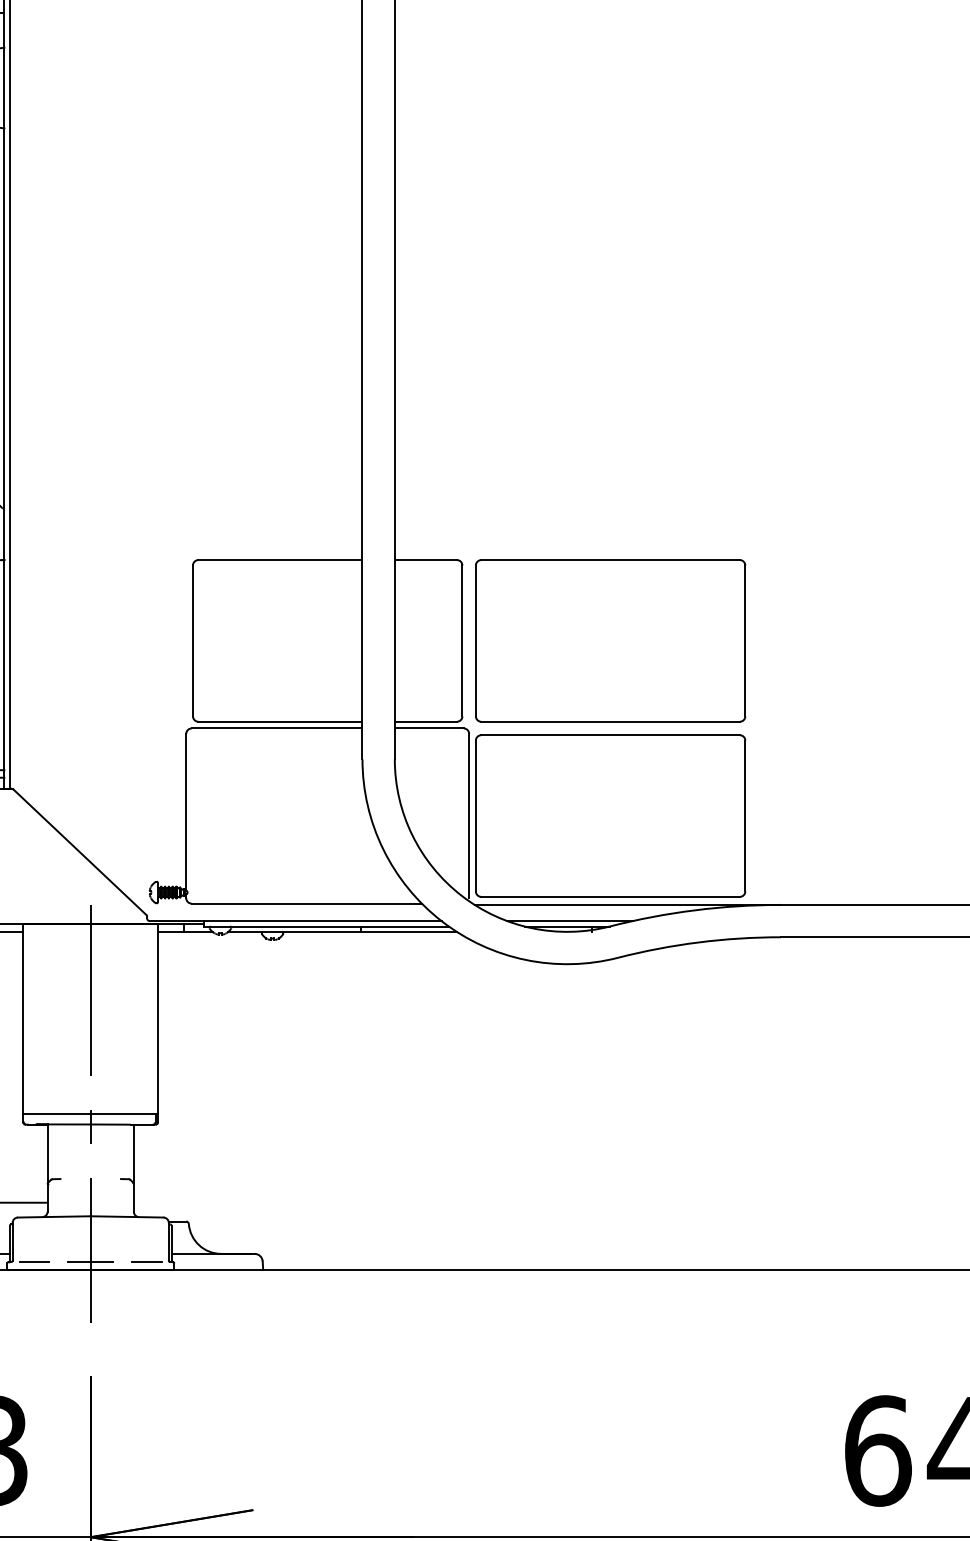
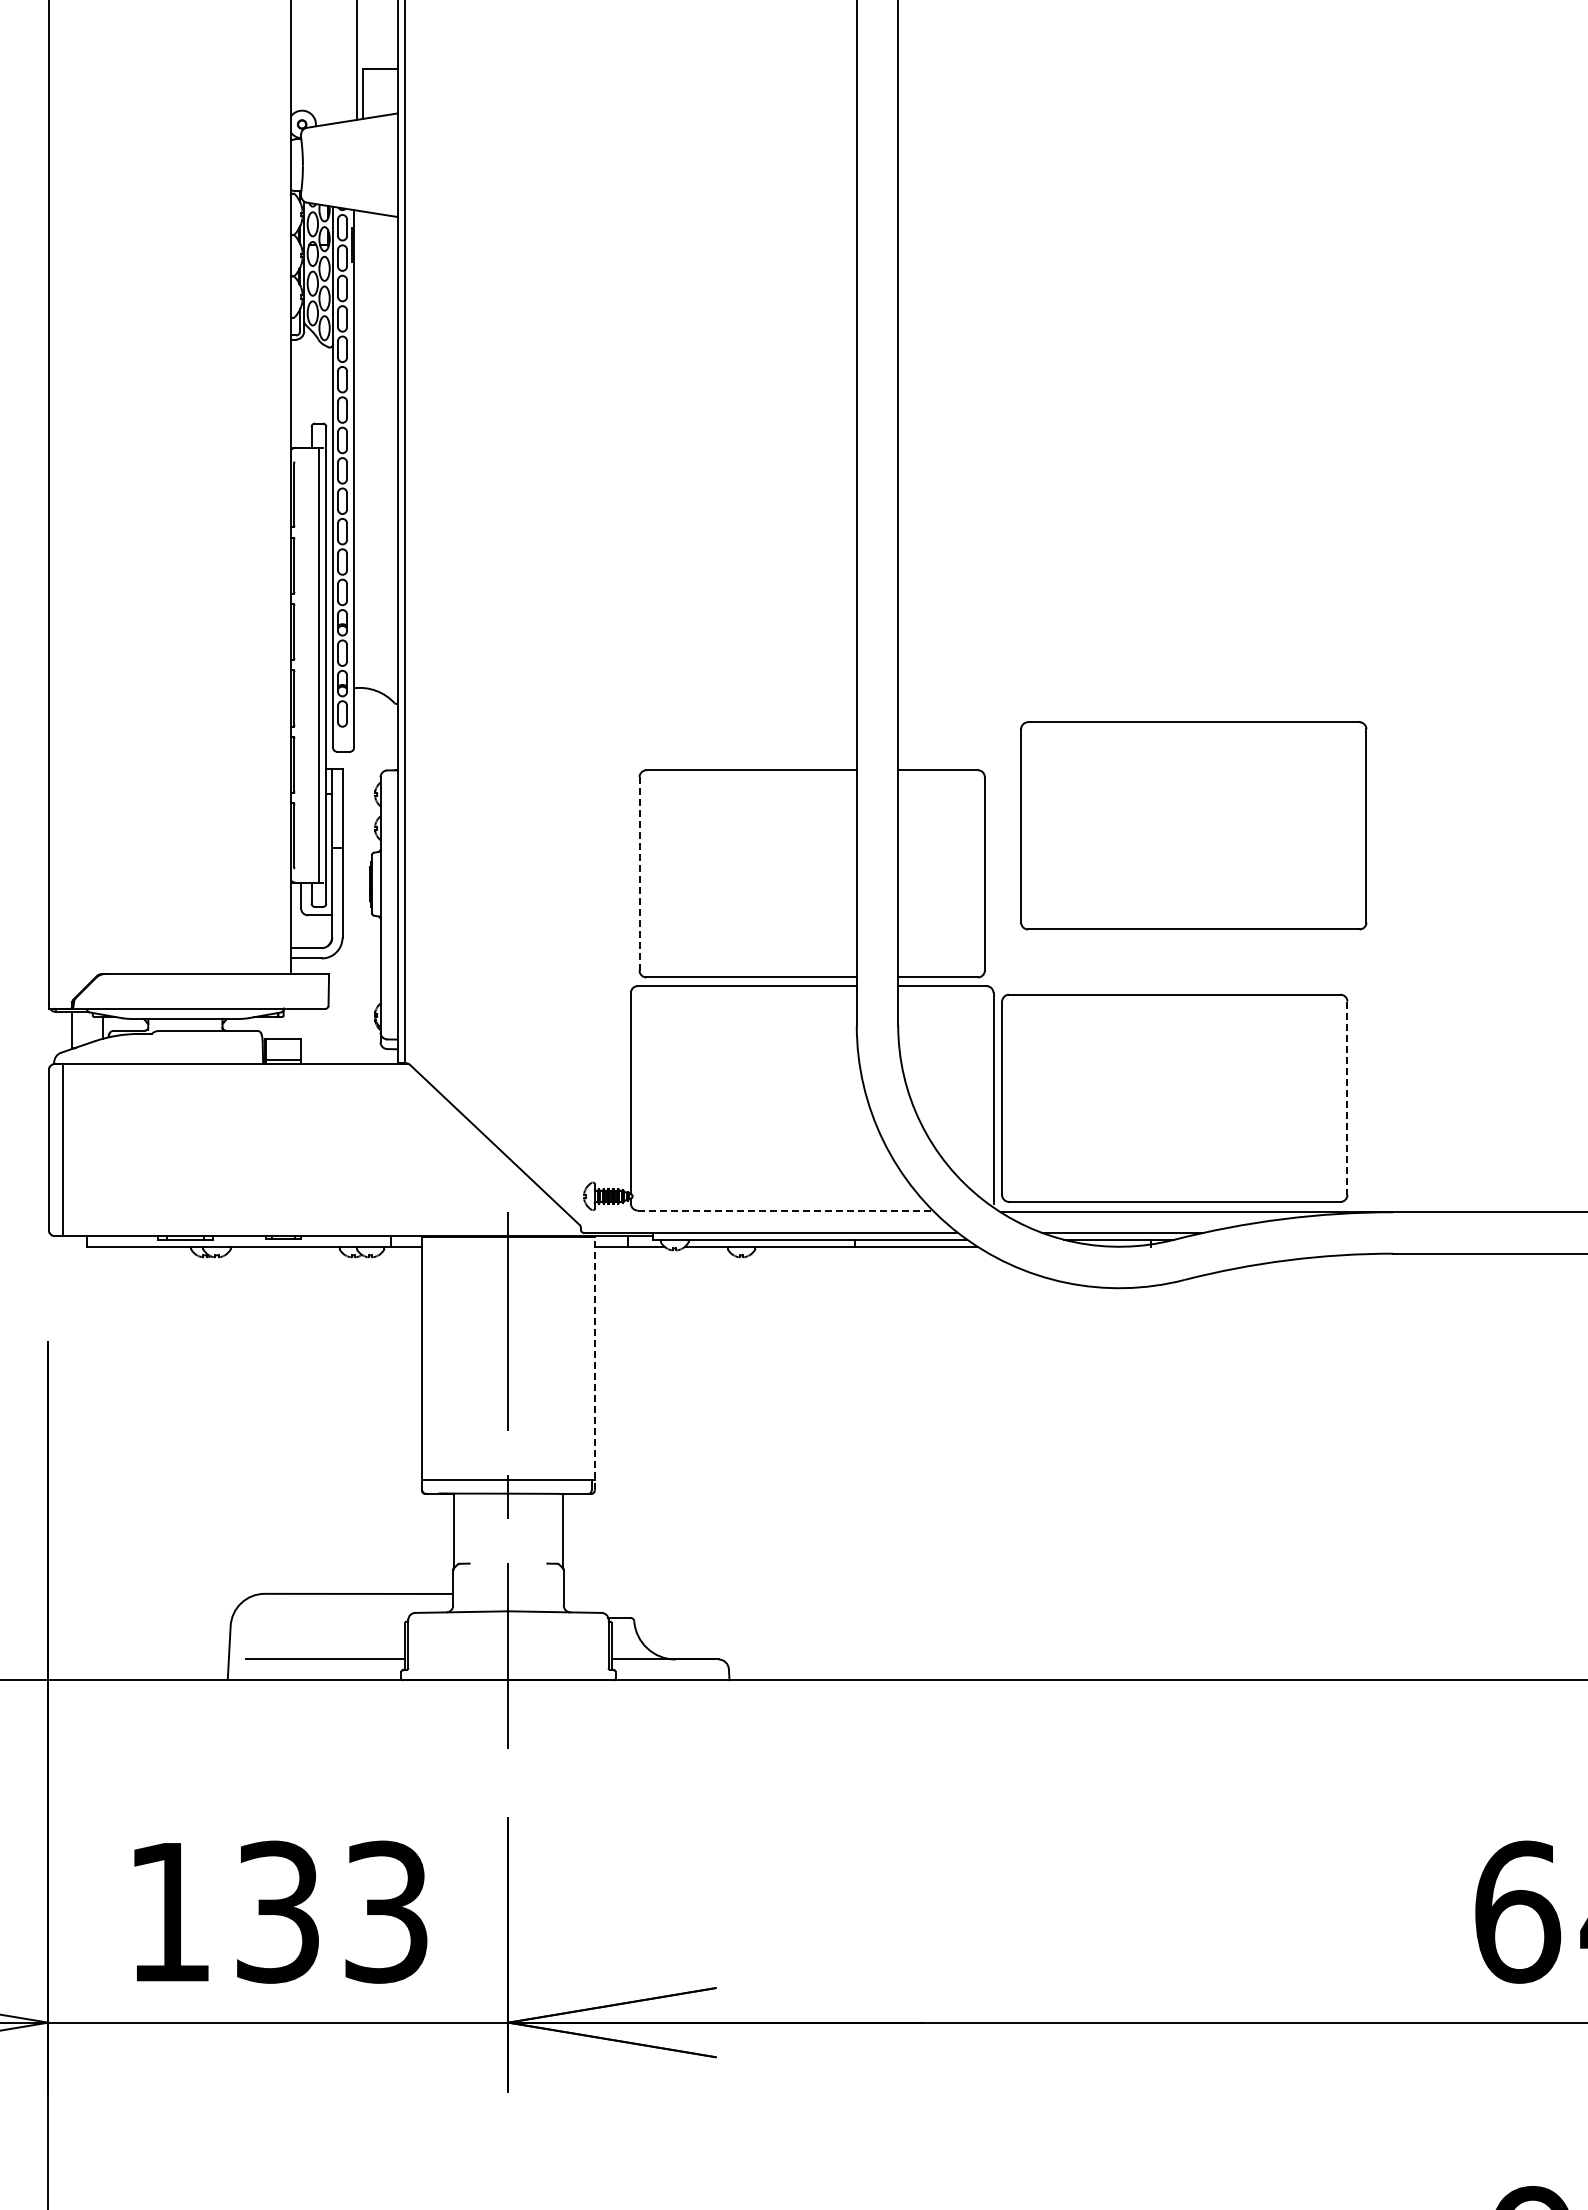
line: (192, 640) -> (639, 873), solid -> dashed
part: (610, 640) -> (1193, 825), moved
line: (745, 816) -> (1347, 1098), solid -> dashed
line: (306, 903) -> (785, 1210), solid -> dashed
line: (157, 1022) -> (594, 1363), solid -> dashed
line: (34, 1262) -> (436, 1670), removed
line: (90, 1262) -> (508, 1670), removed
line: (146, 1262) -> (580, 1670), removed

